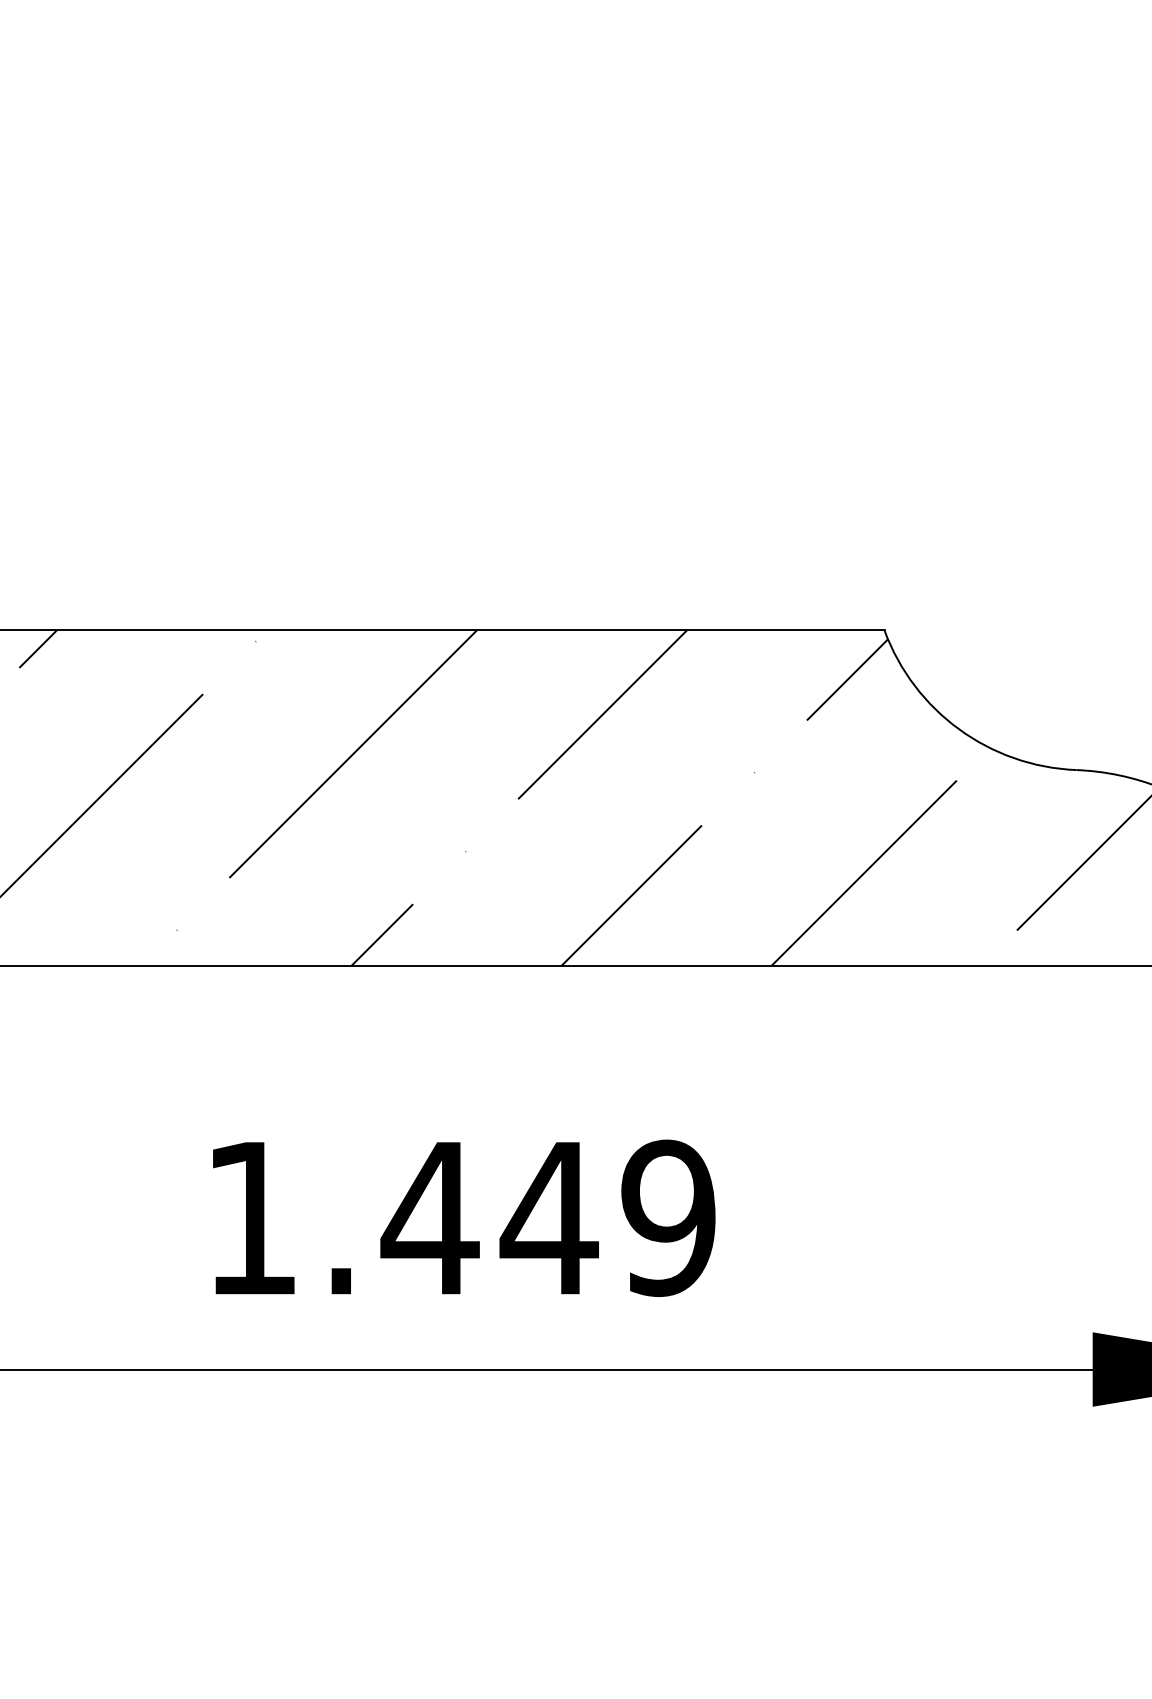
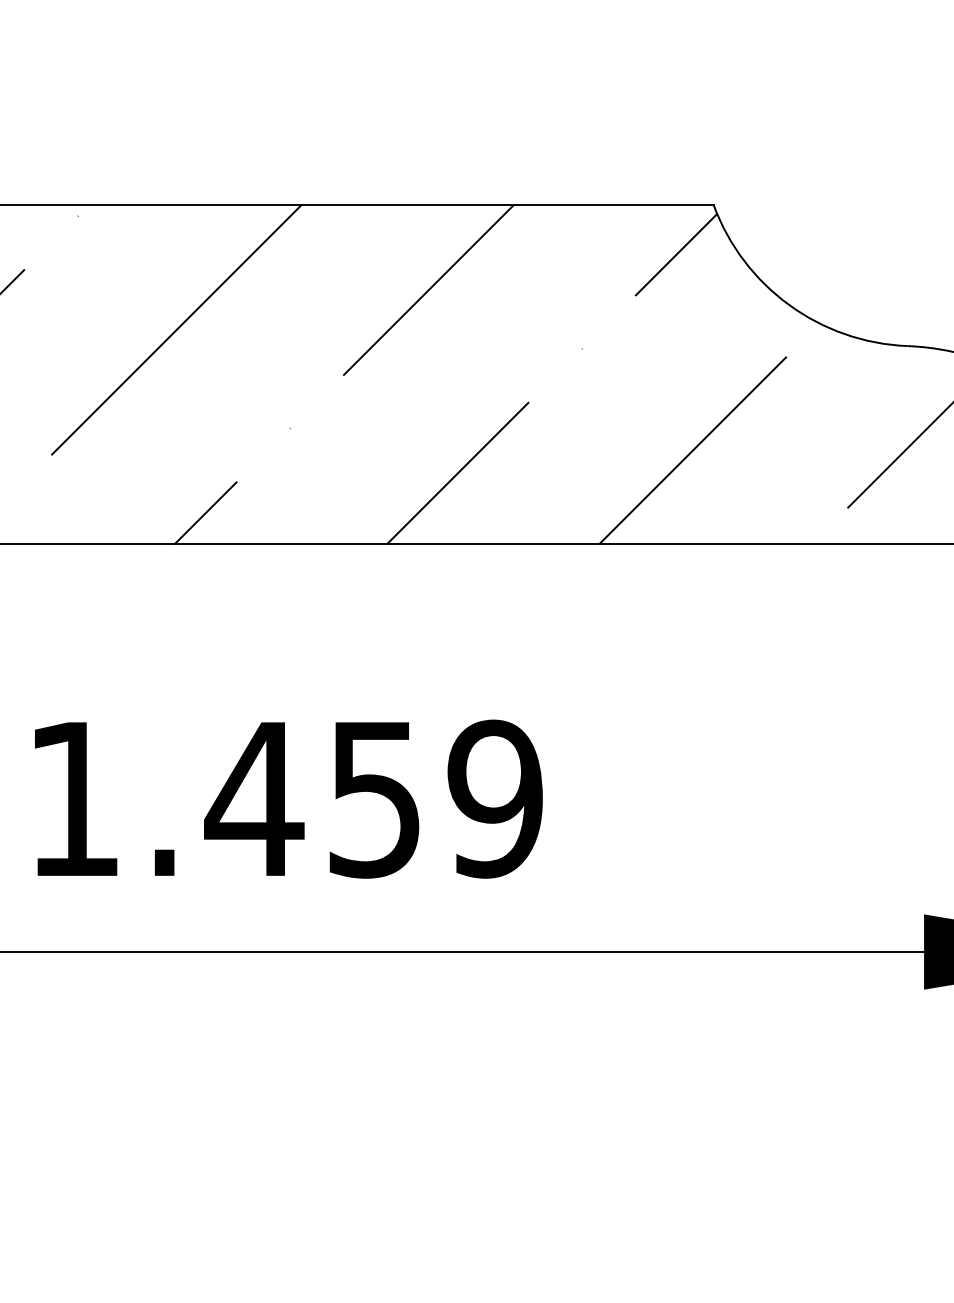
text: (548, 1219) -> (373, 800), 1.449 -> 1.459

